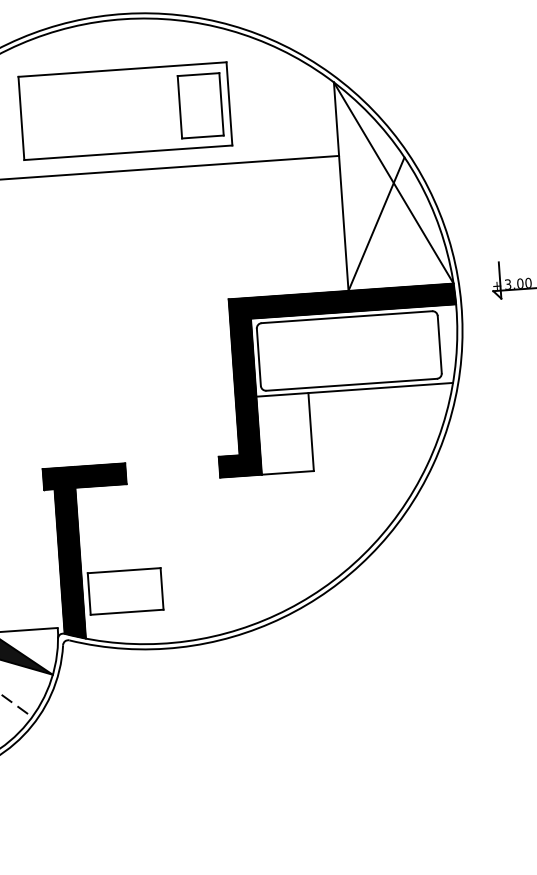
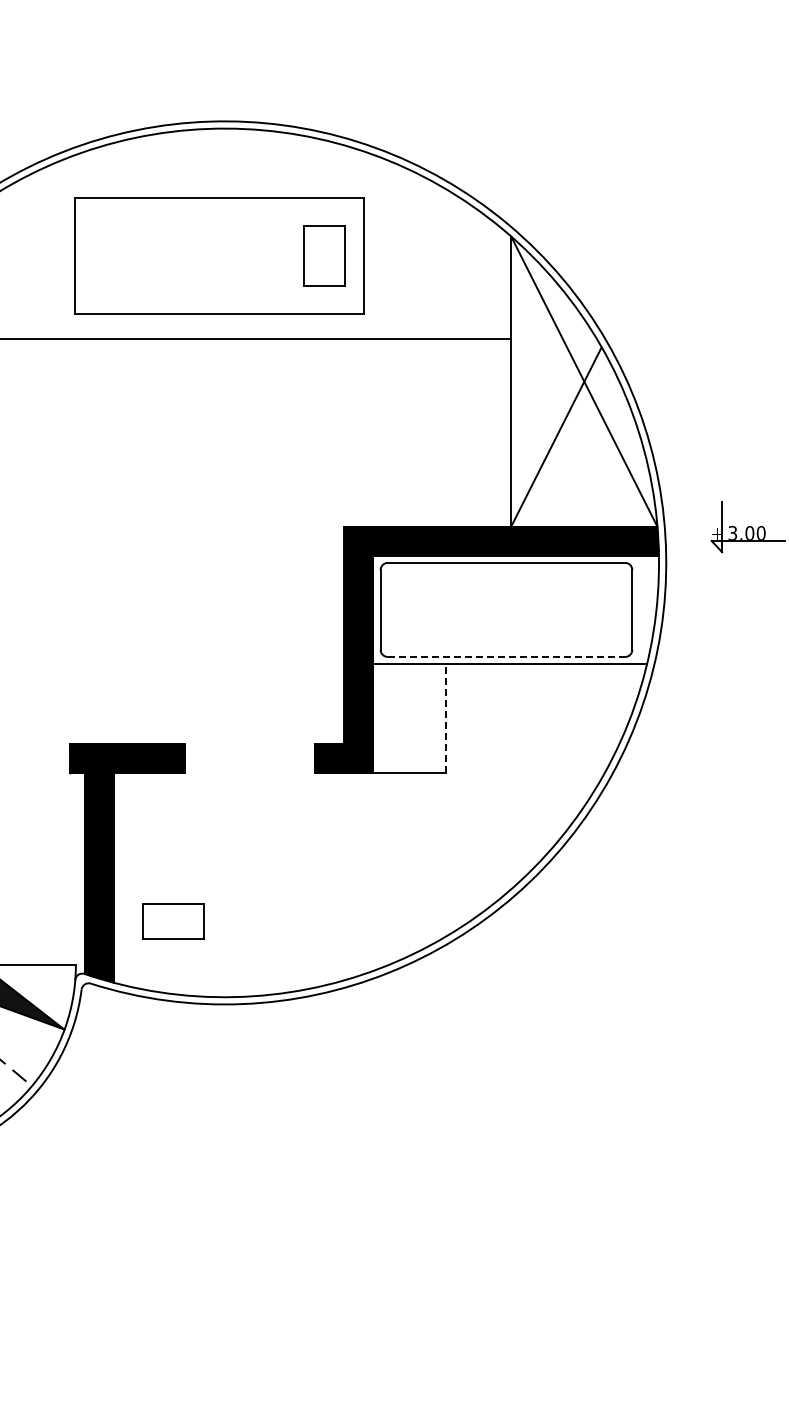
part: (200, 105) -> (324, 255), size x0.7
line: (351, 384) -> (506, 656), solid -> dashed
line: (310, 432) -> (445, 718), solid -> dashed
part: (125, 590) -> (173, 920), size x0.6

